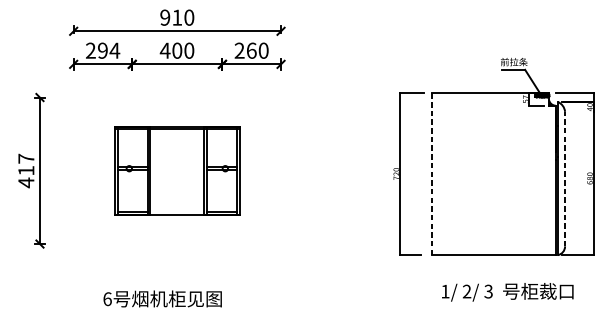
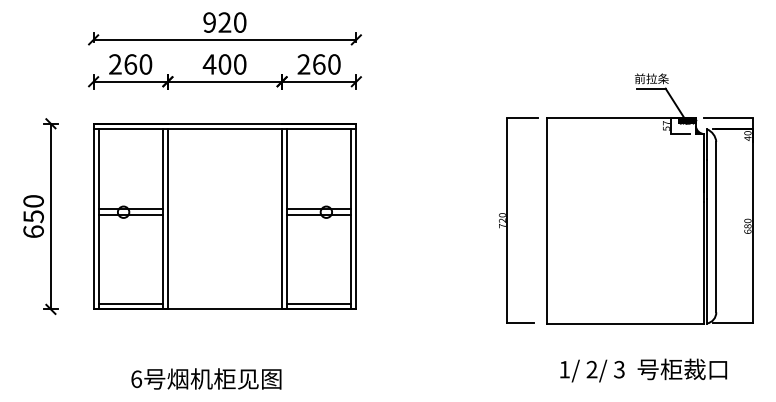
text: (176, 17) -> (224, 22), 910 -> 920
text: (109, 50) -> (138, 64), 294 -> 260
text: (26, 170) -> (33, 216), 417 -> 650
part: (176, 170) -> (224, 216), size x1.67
line: (431, 173) -> (547, 220), dashed -> solid
line: (565, 178) -> (716, 226), dashed -> solid

